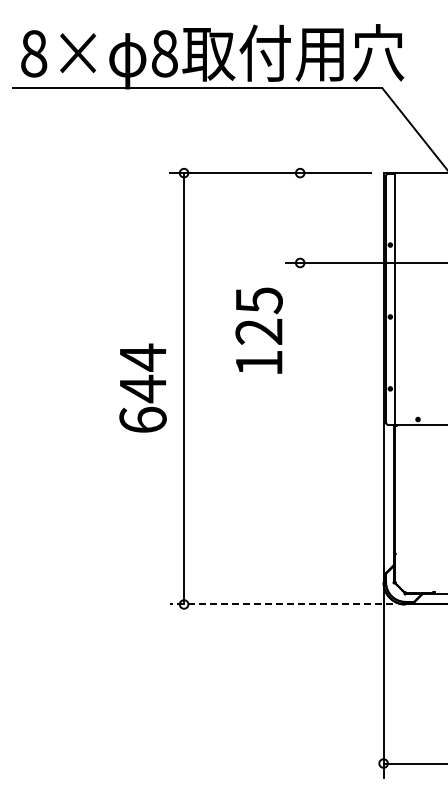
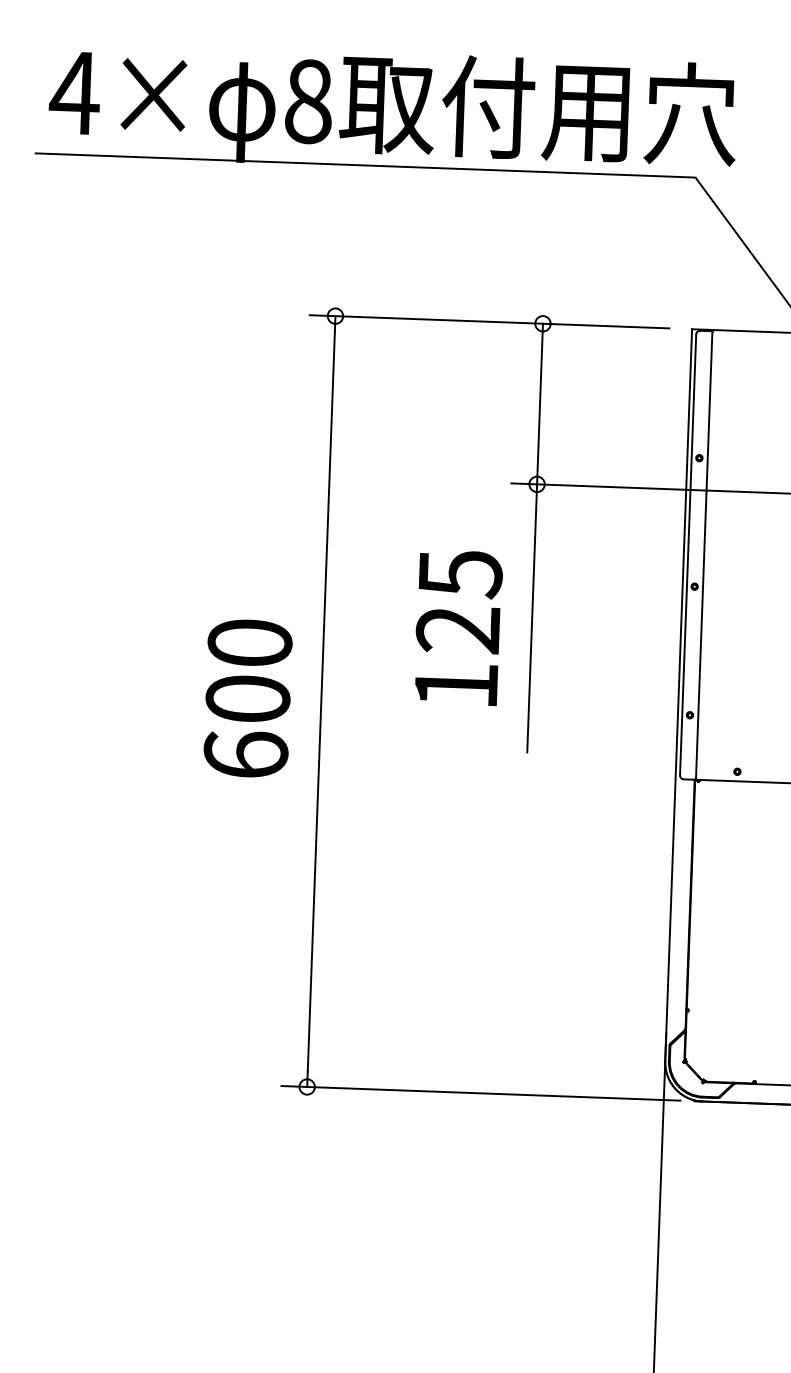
text: (33, 53) -> (74, 92), 8× -> 4×
line: (300, 293) -> (535, 538), added
text: (258, 330) -> (457, 627), moved
text: (142, 373) -> (248, 671), 644 -> 600
line: (281, 604) -> (481, 1093), dashed -> solid

